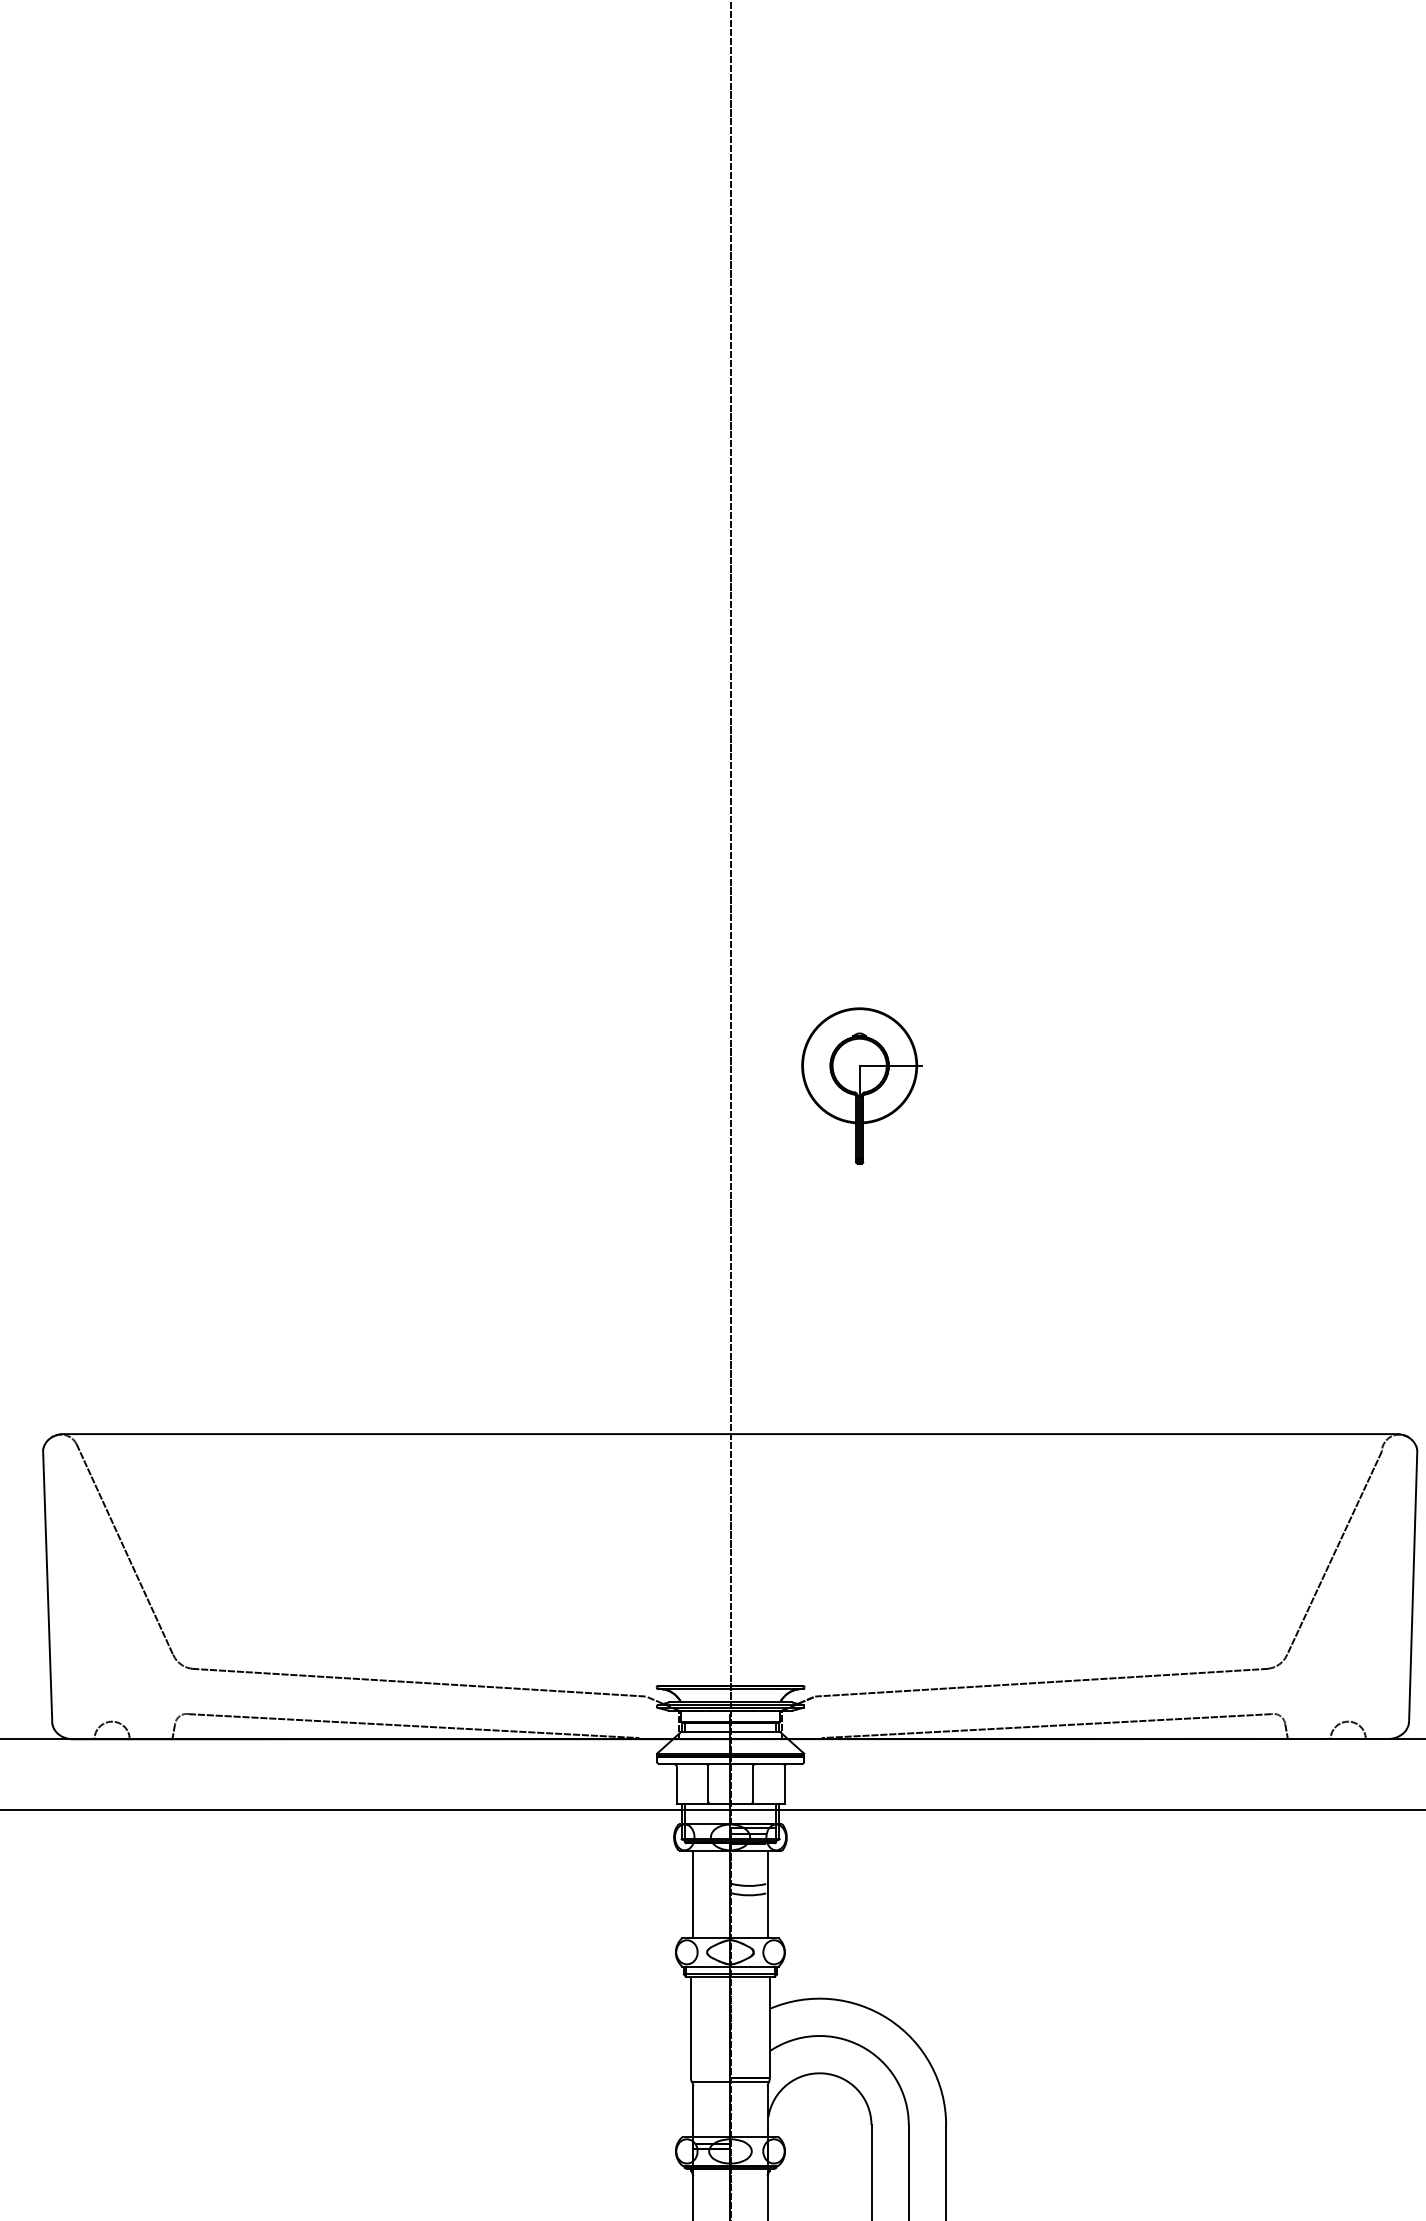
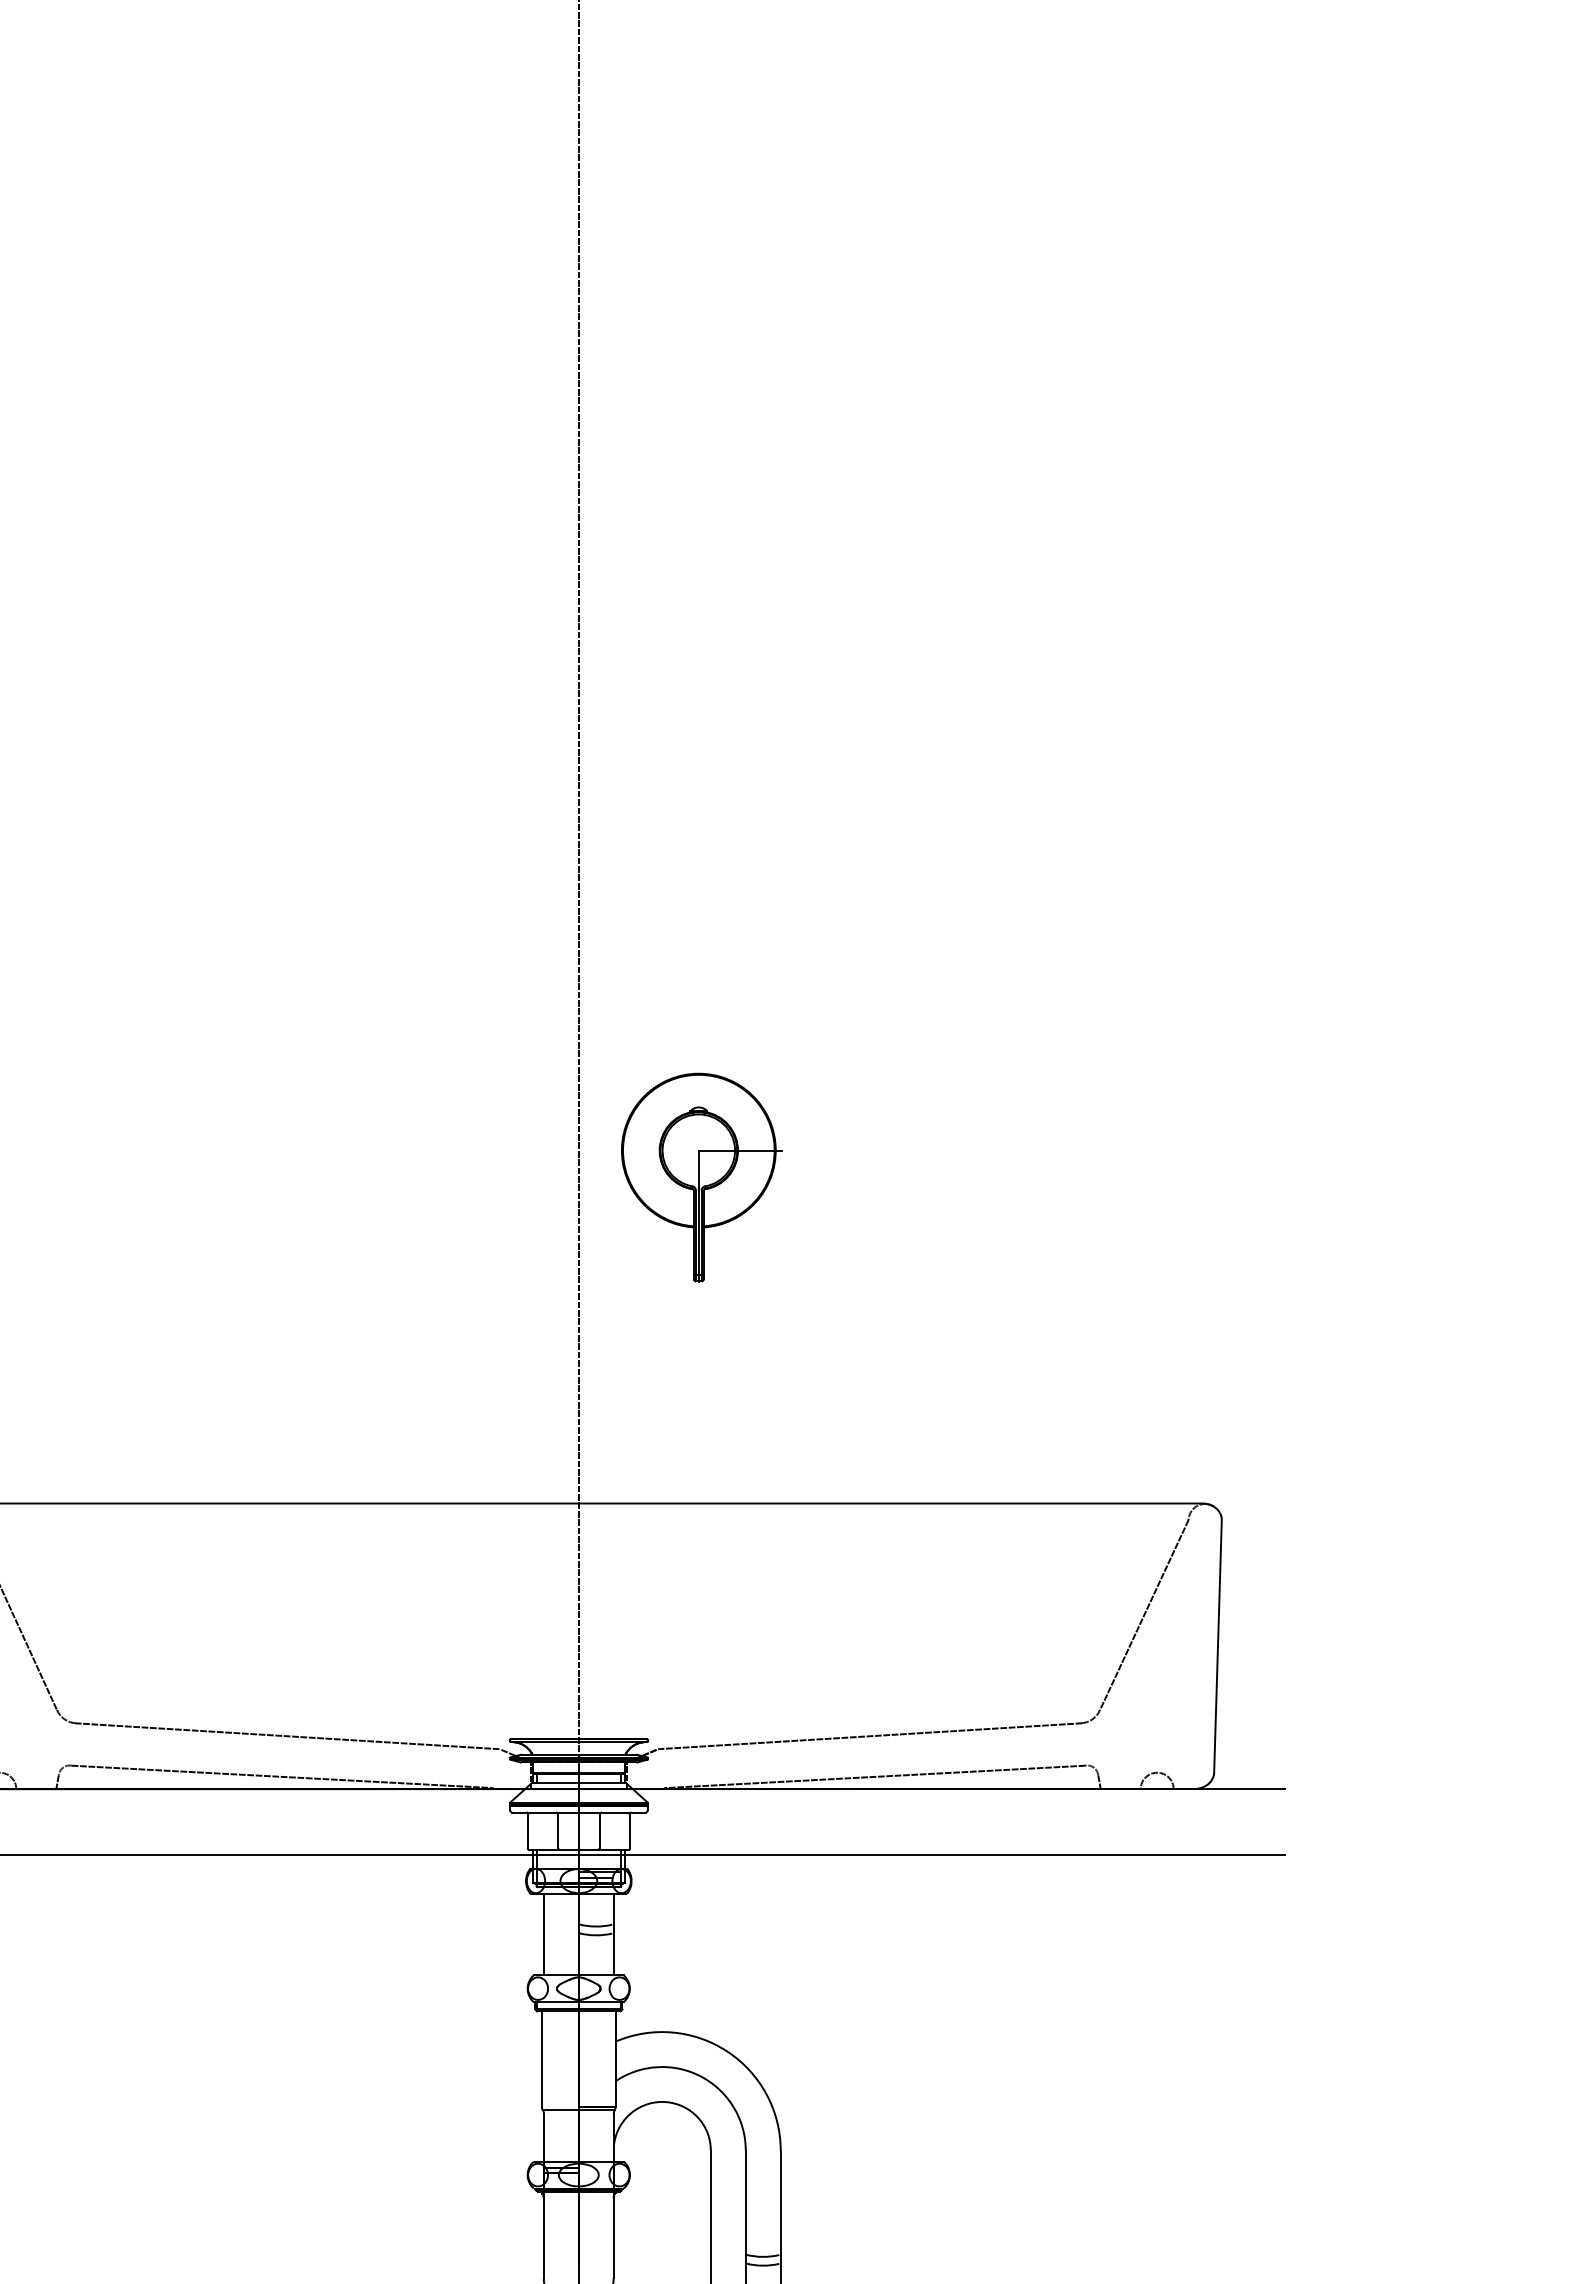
part: (861, 1085) -> (701, 1177), size x1.43

